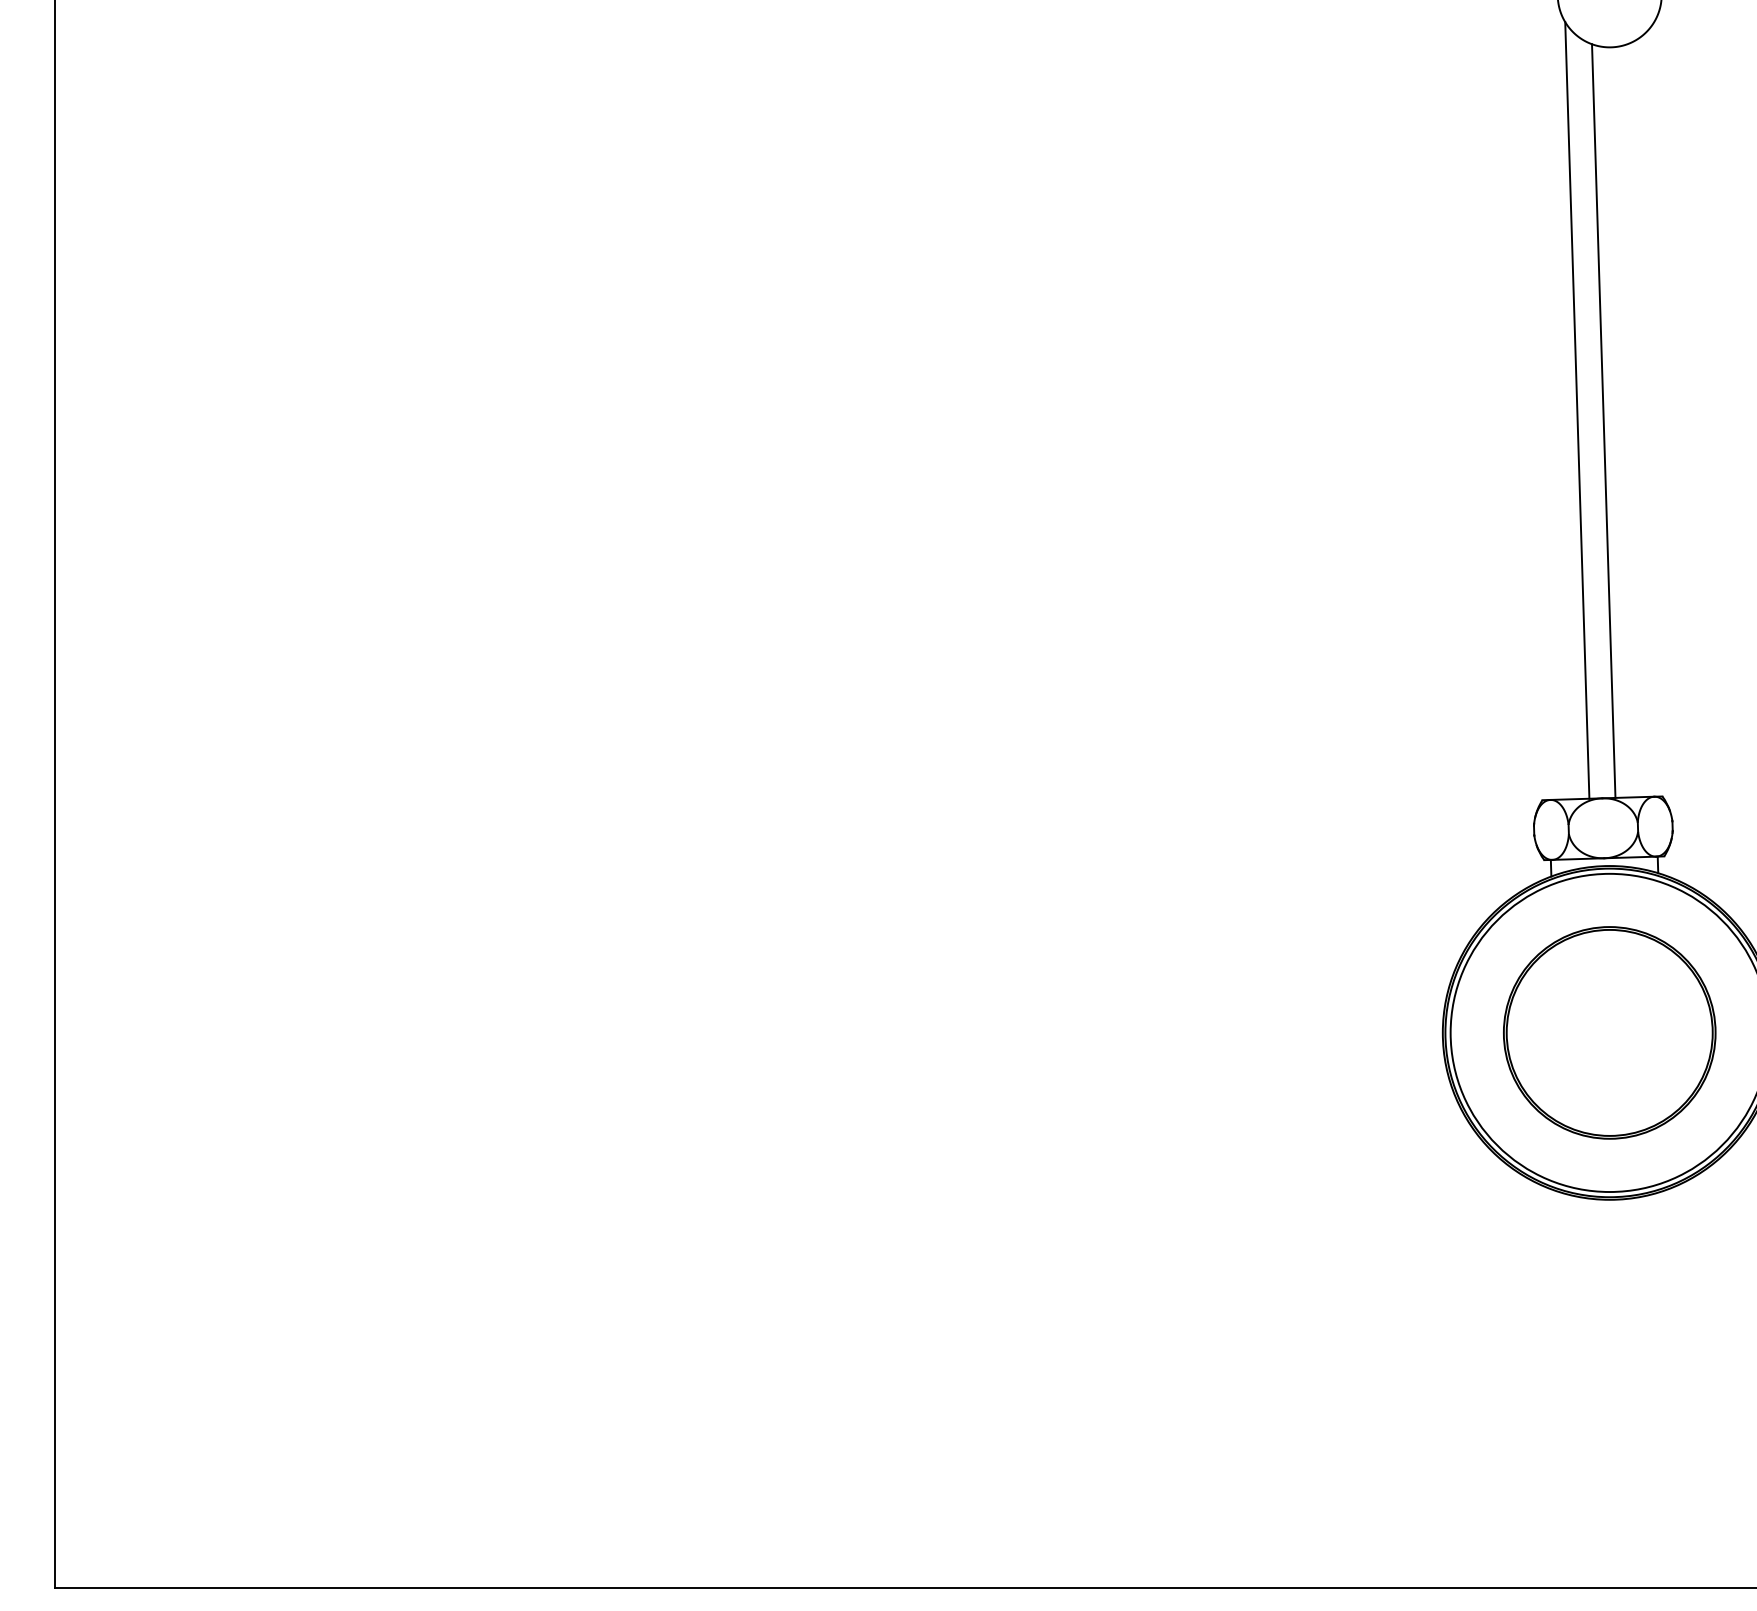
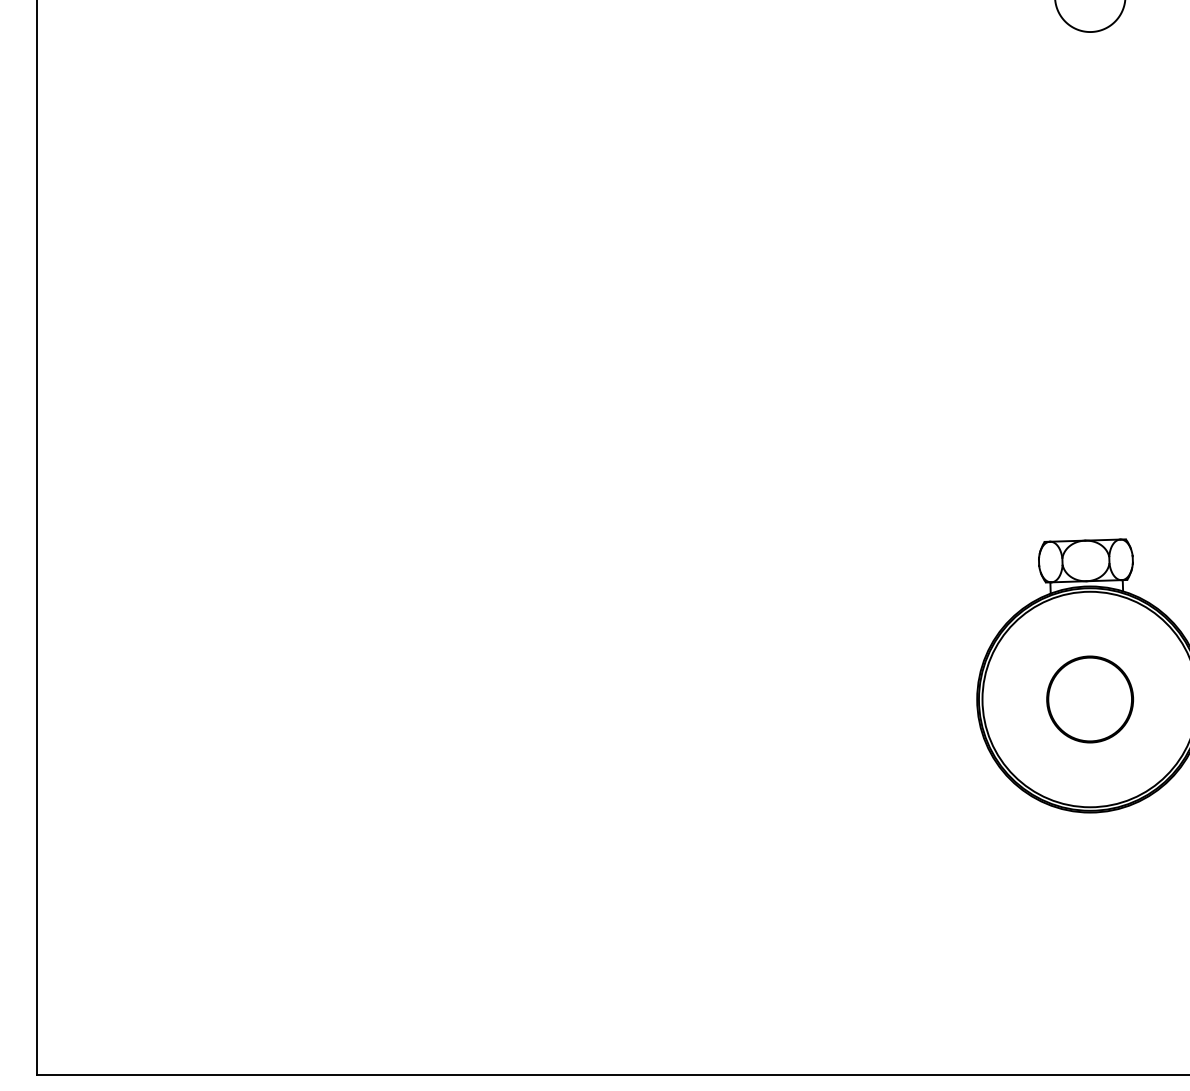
line: (1577, 409) -> (1068, 277), removed
line: (1604, 420) -> (1086, 284), removed
part: (1608, 1032) -> (1089, 699), size x0.6

